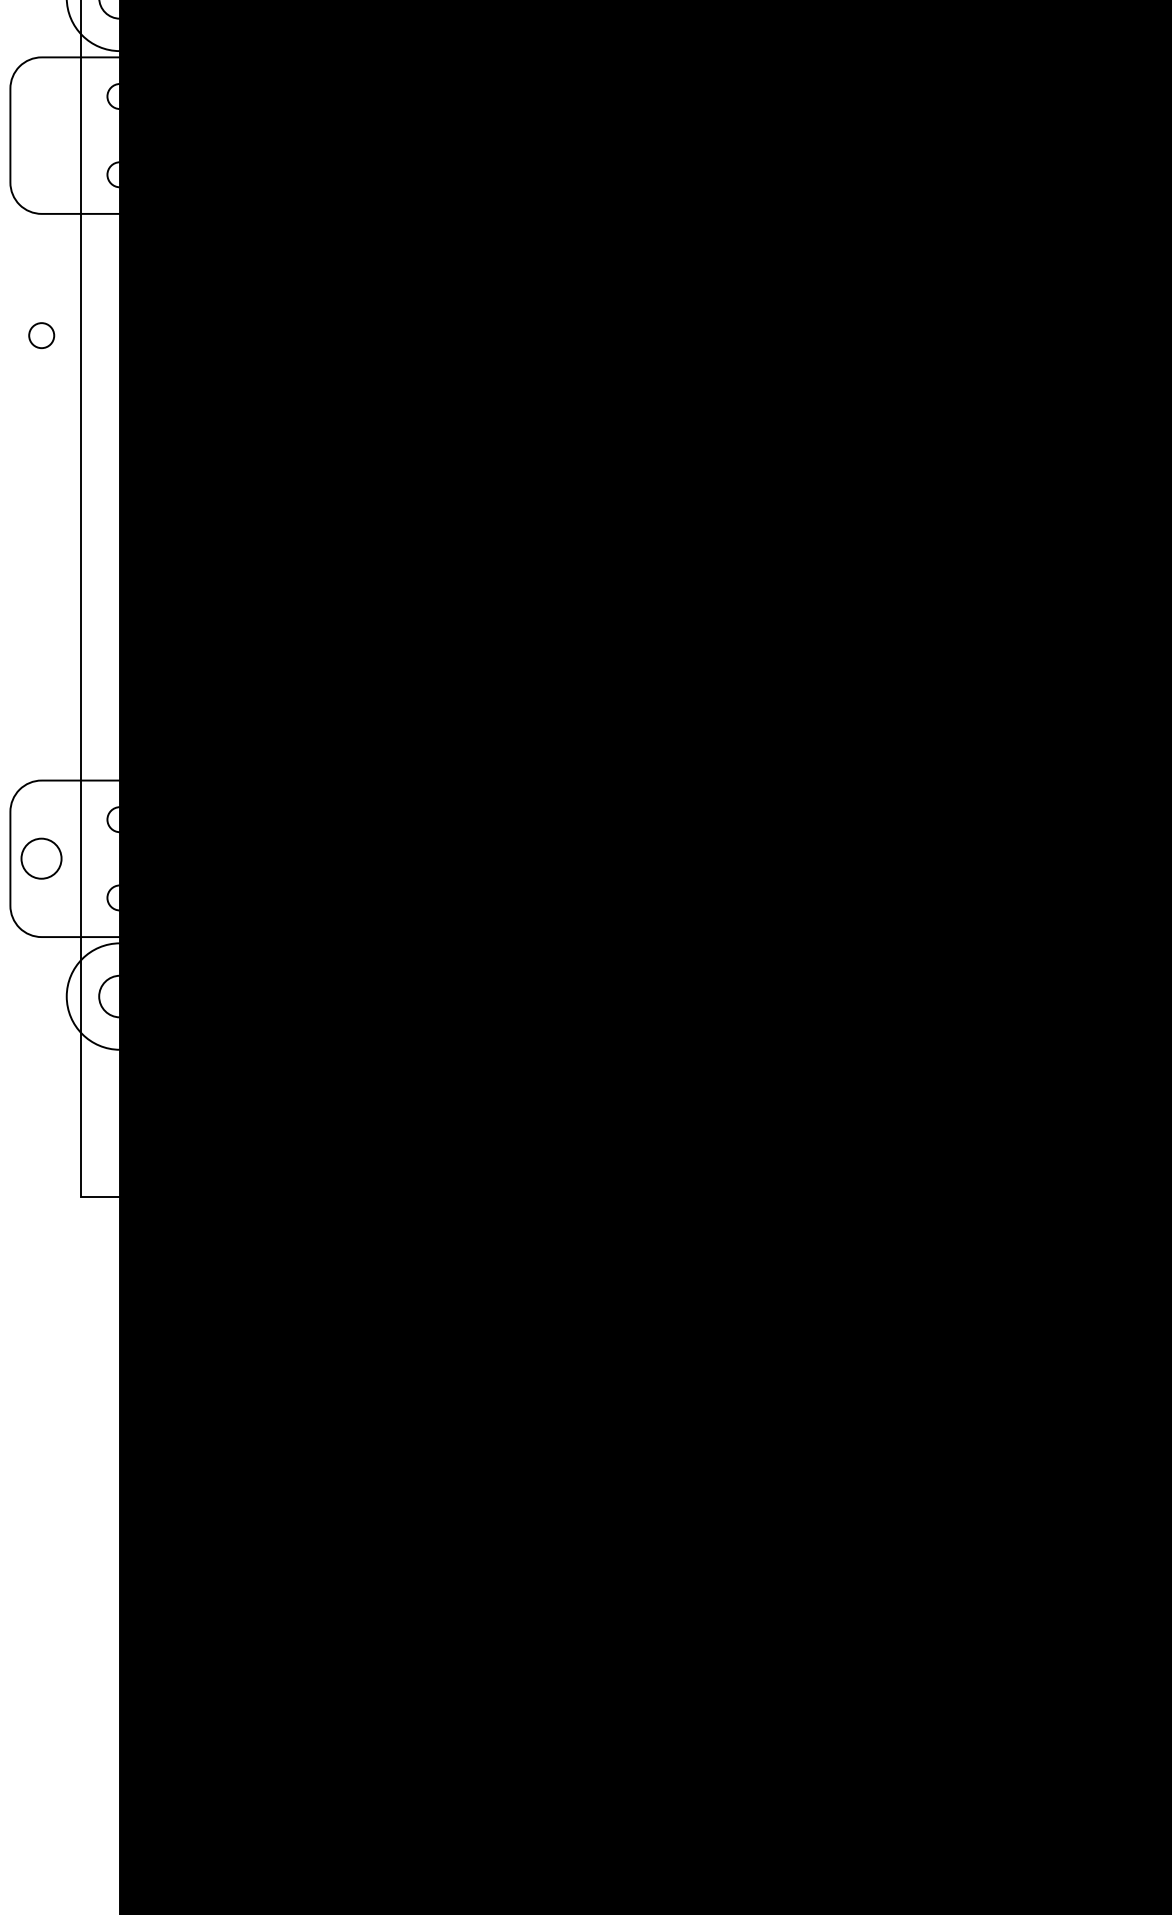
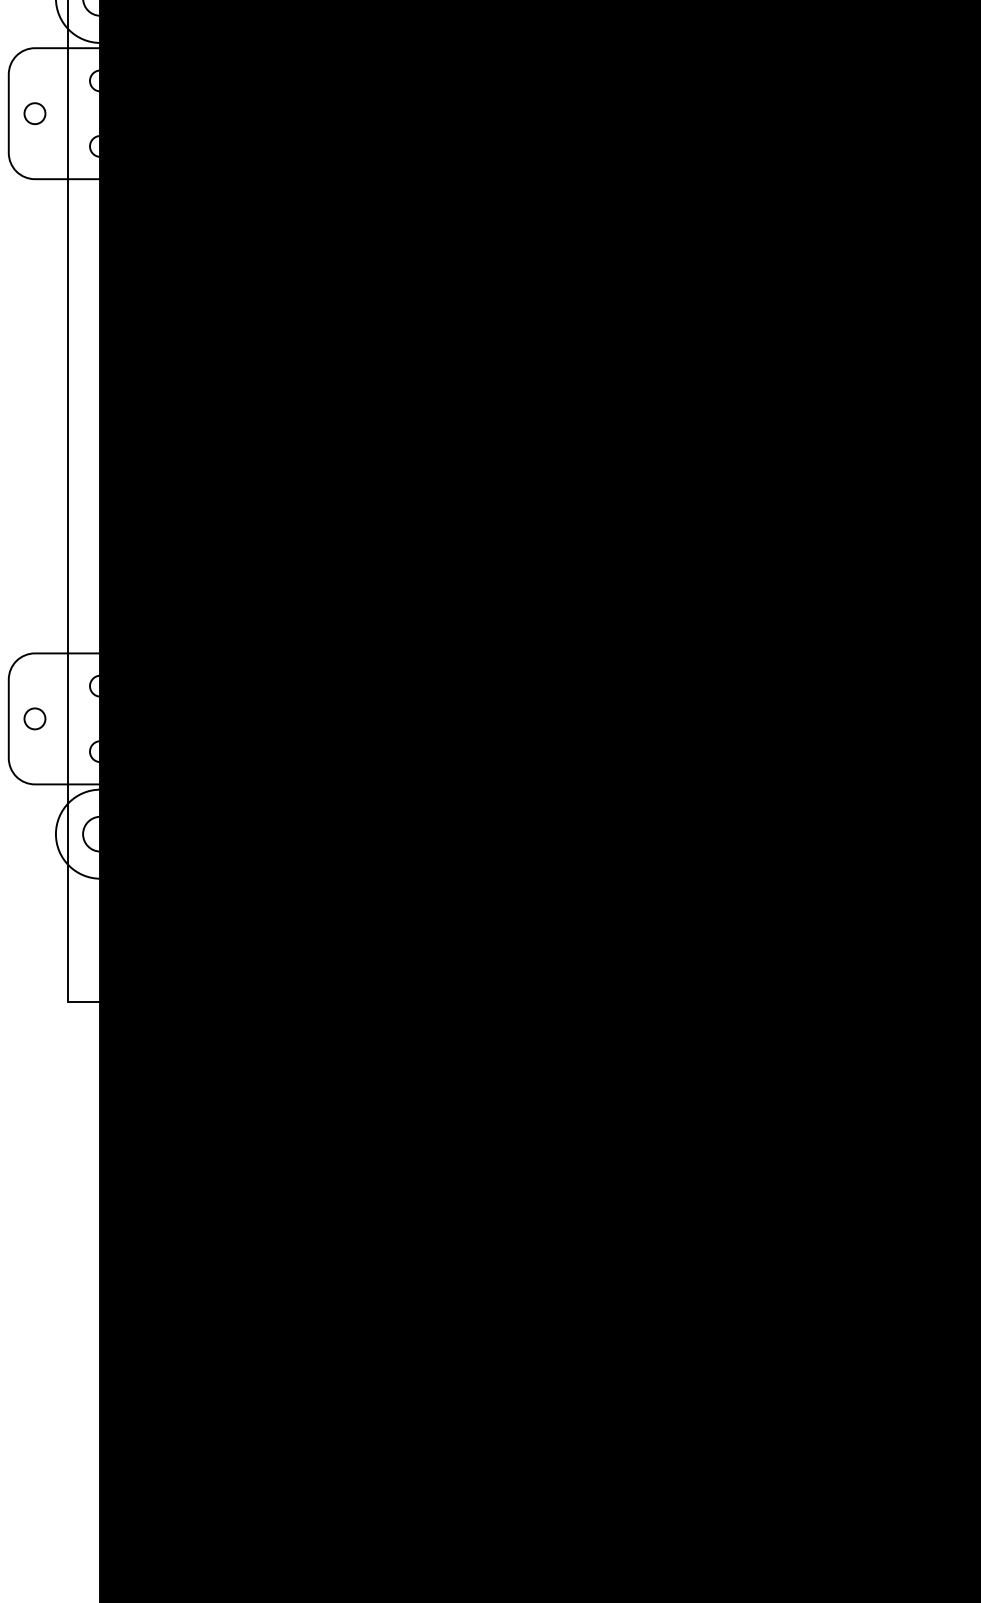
circle: (41, 335) -> (34, 113), moved
circle: (41, 858) -> (34, 718), size x0.62

